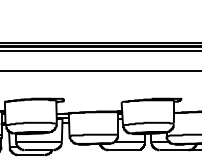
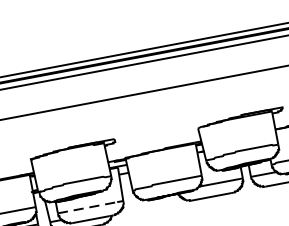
line: (36, 141) -> (86, 207), solid -> dashed

